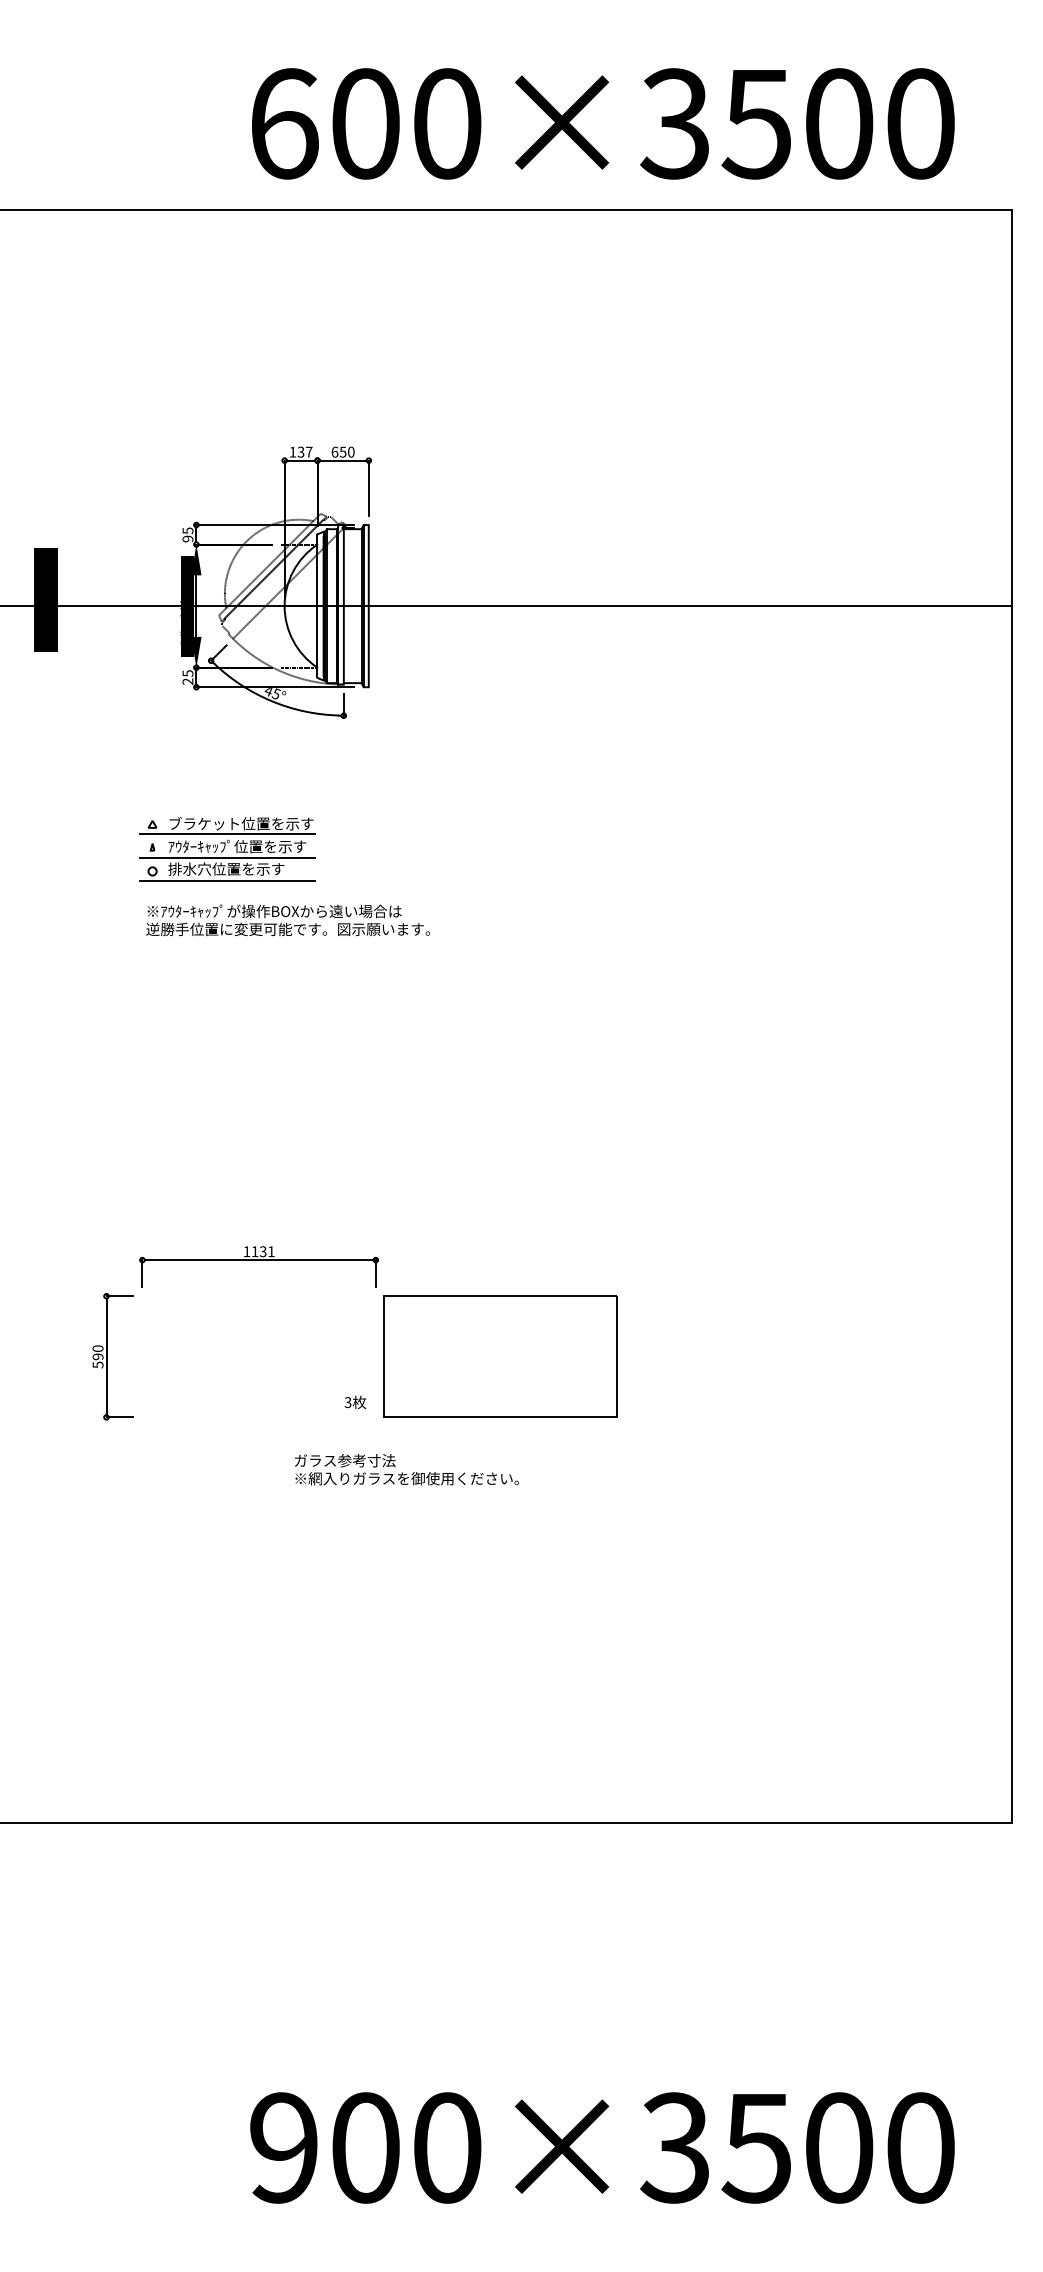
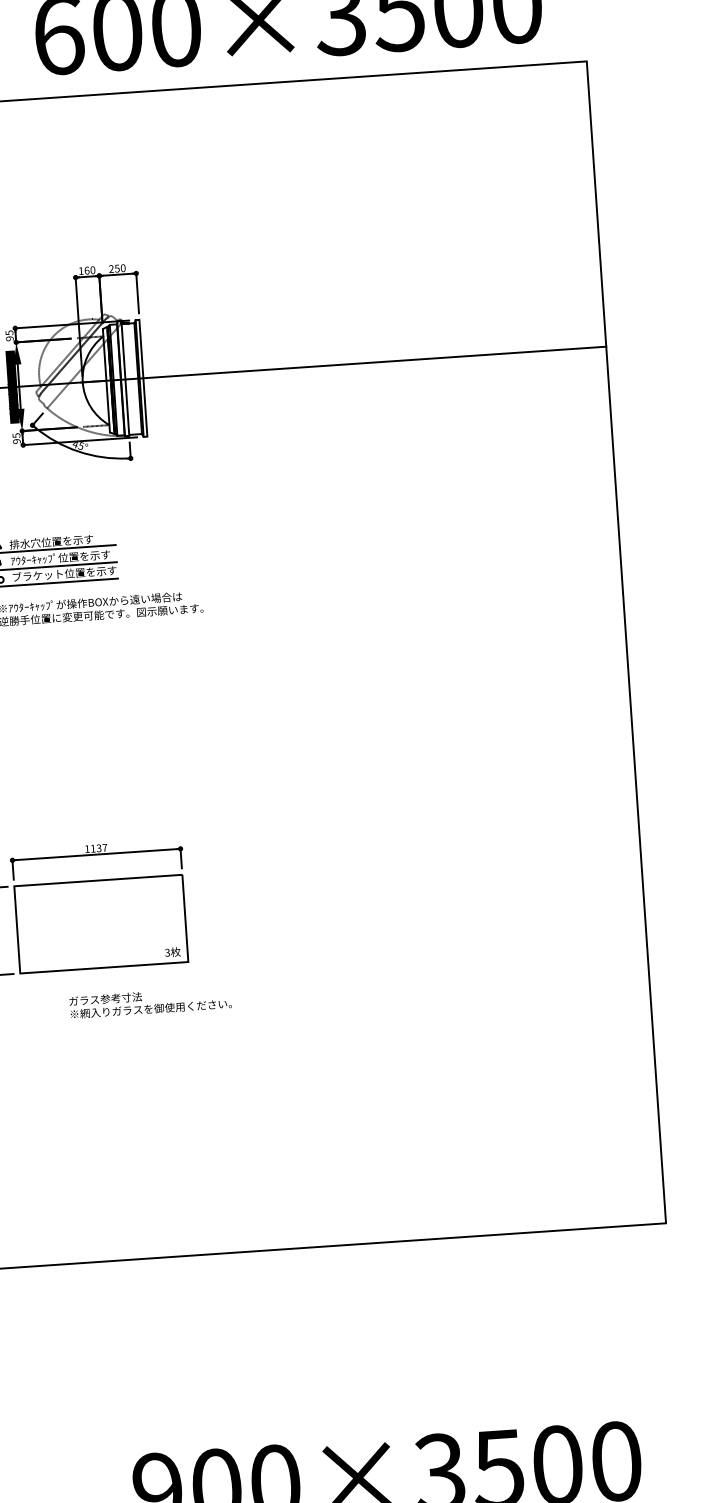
text: (304, 451) -> (89, 270), 137 -> 160
text: (334, 451) -> (111, 268), 650 -> 250
text: (188, 681) -> (17, 441), 25 -> 95
text: (240, 823) -> (61, 541), ブラケット位置を示す -> 排水穴位置を示す
text: (240, 868) -> (63, 573), 排水穴位置を示す -> ブラケット位置を示す
text: (271, 1251) -> (105, 847), 1131 -> 1137
part: (500, 1356) -> (101, 923), moved
text: (406, 1469) -> (150, 1002), moved

